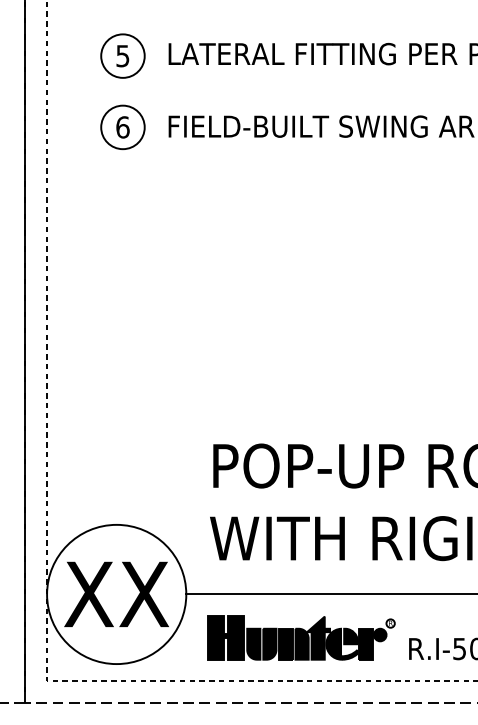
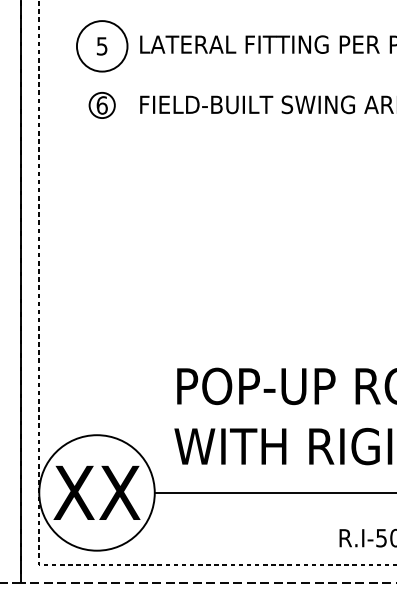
circle: (122, 55) -> (101, 45), size x1.4
circle: (122, 127) -> (101, 105), size x0.7
part: (301, 637) -> (250, 528), removed

